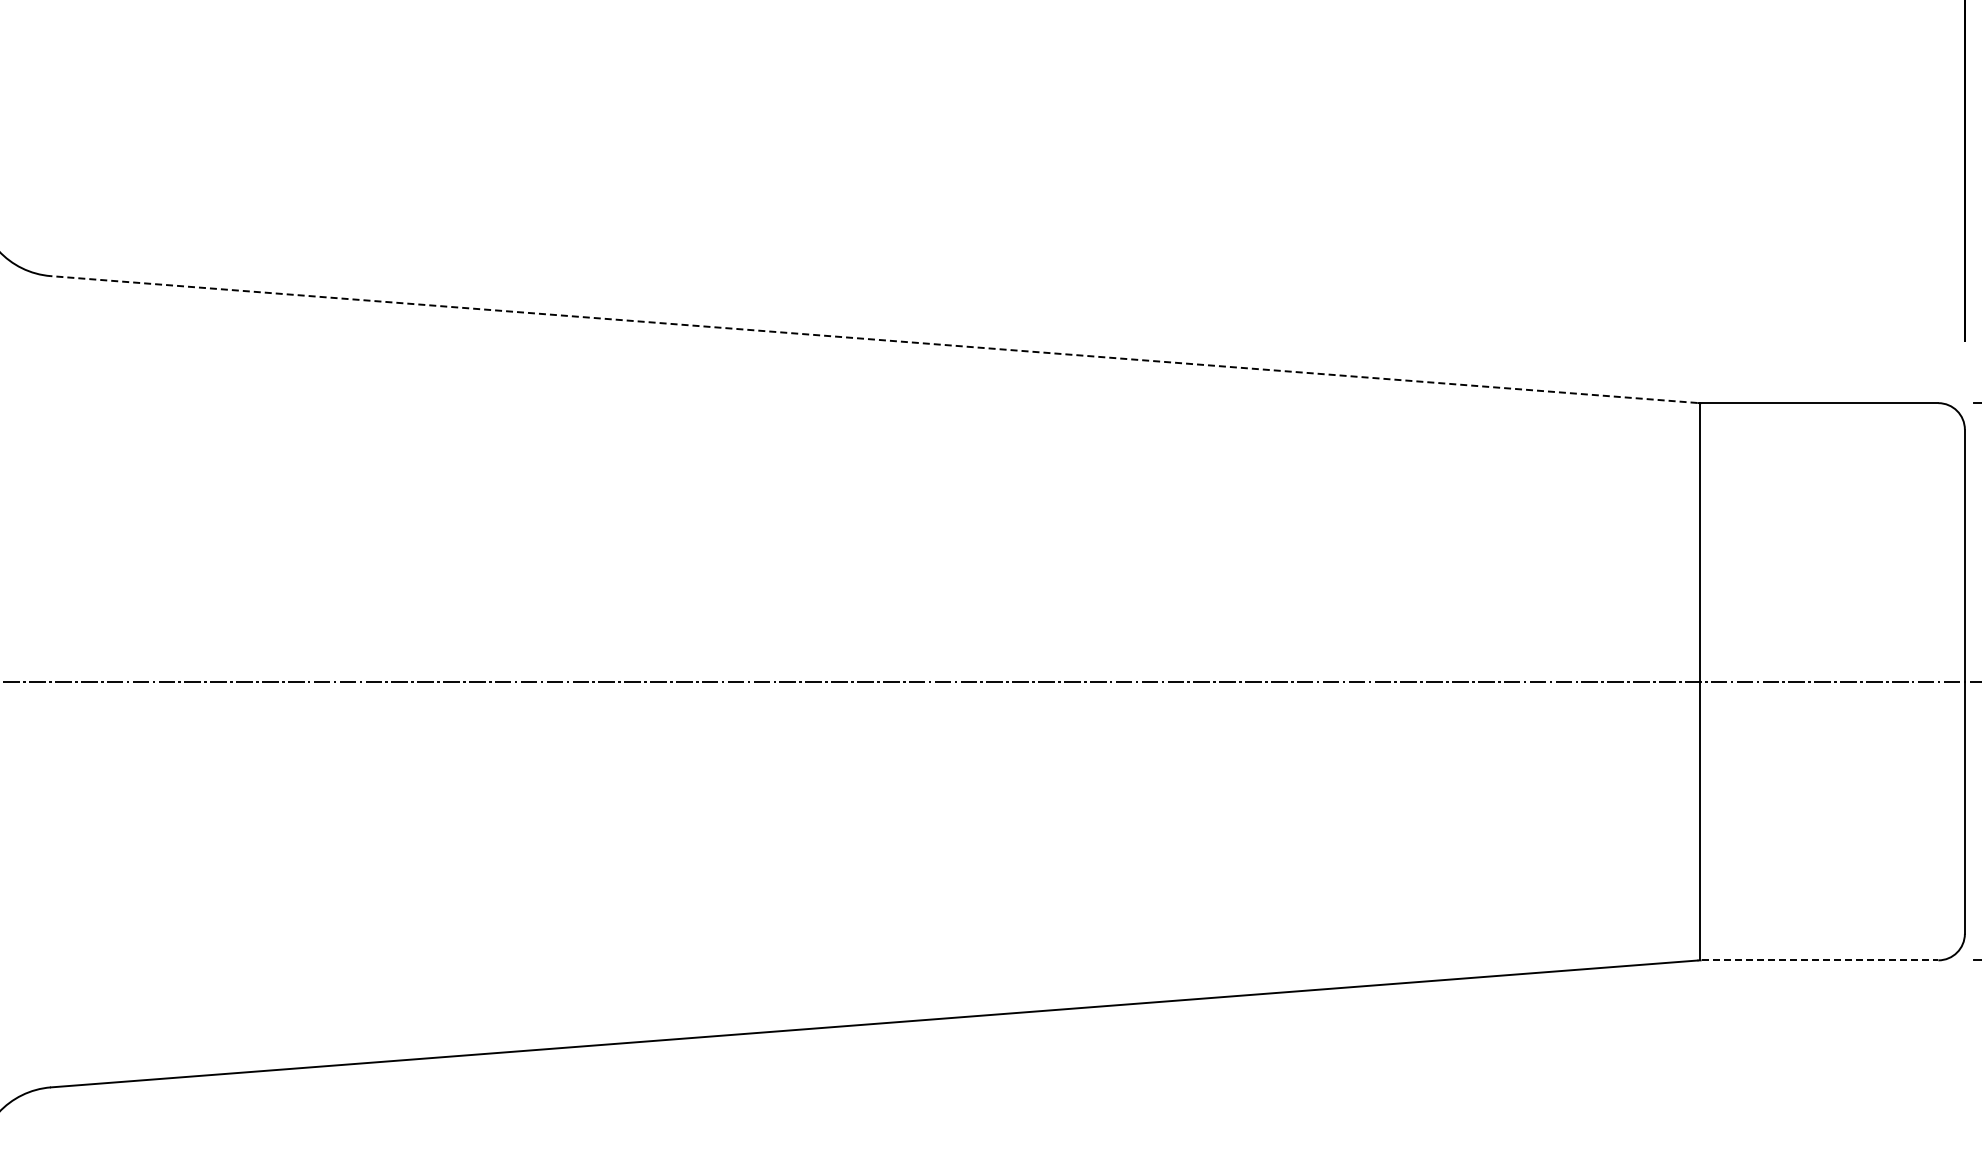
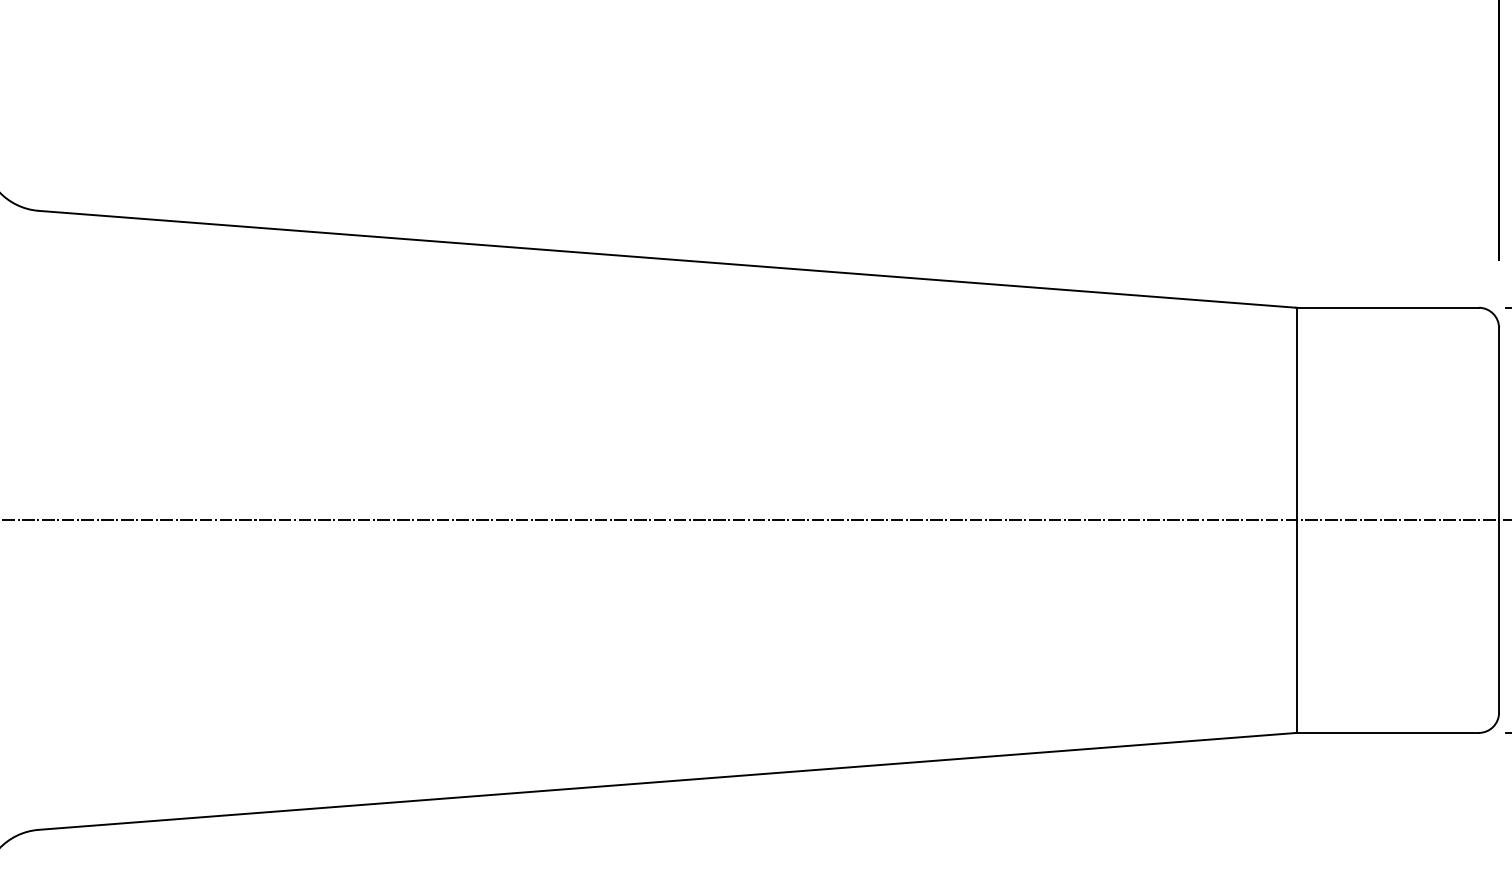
line: (874, 339) -> (667, 259), dashed -> solid
line: (1820, 960) -> (1388, 733), dashed -> solid

